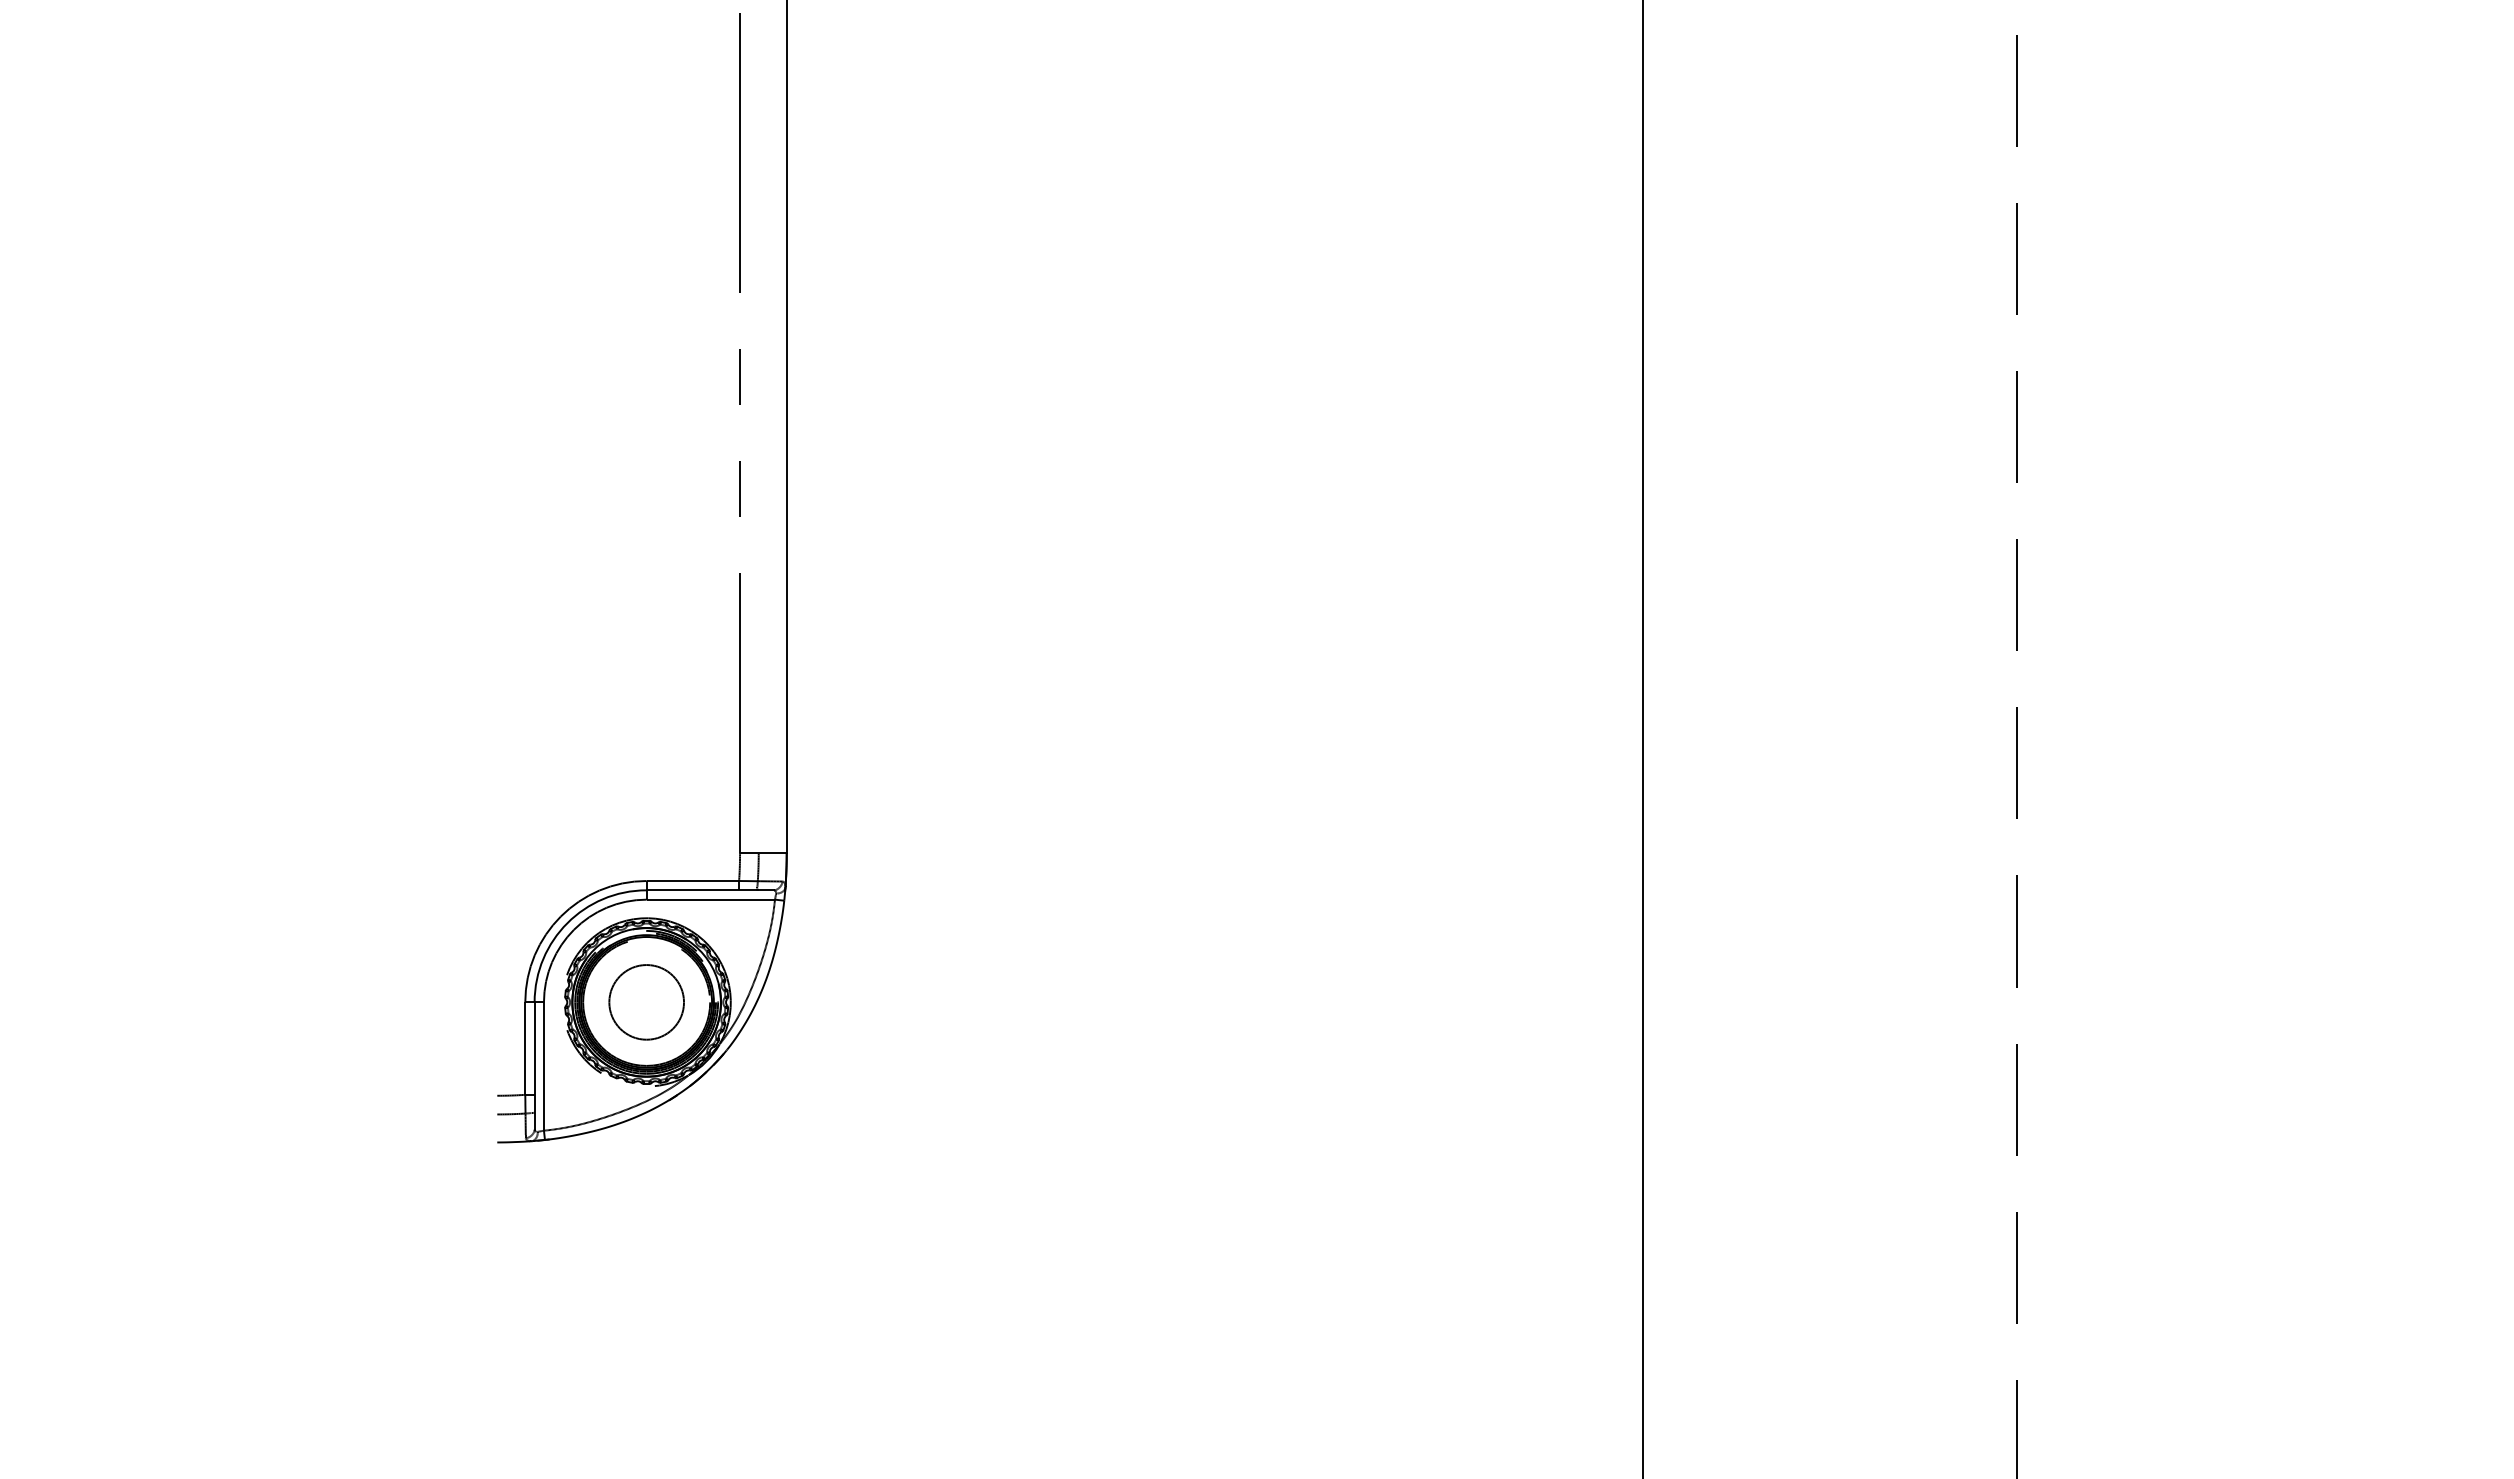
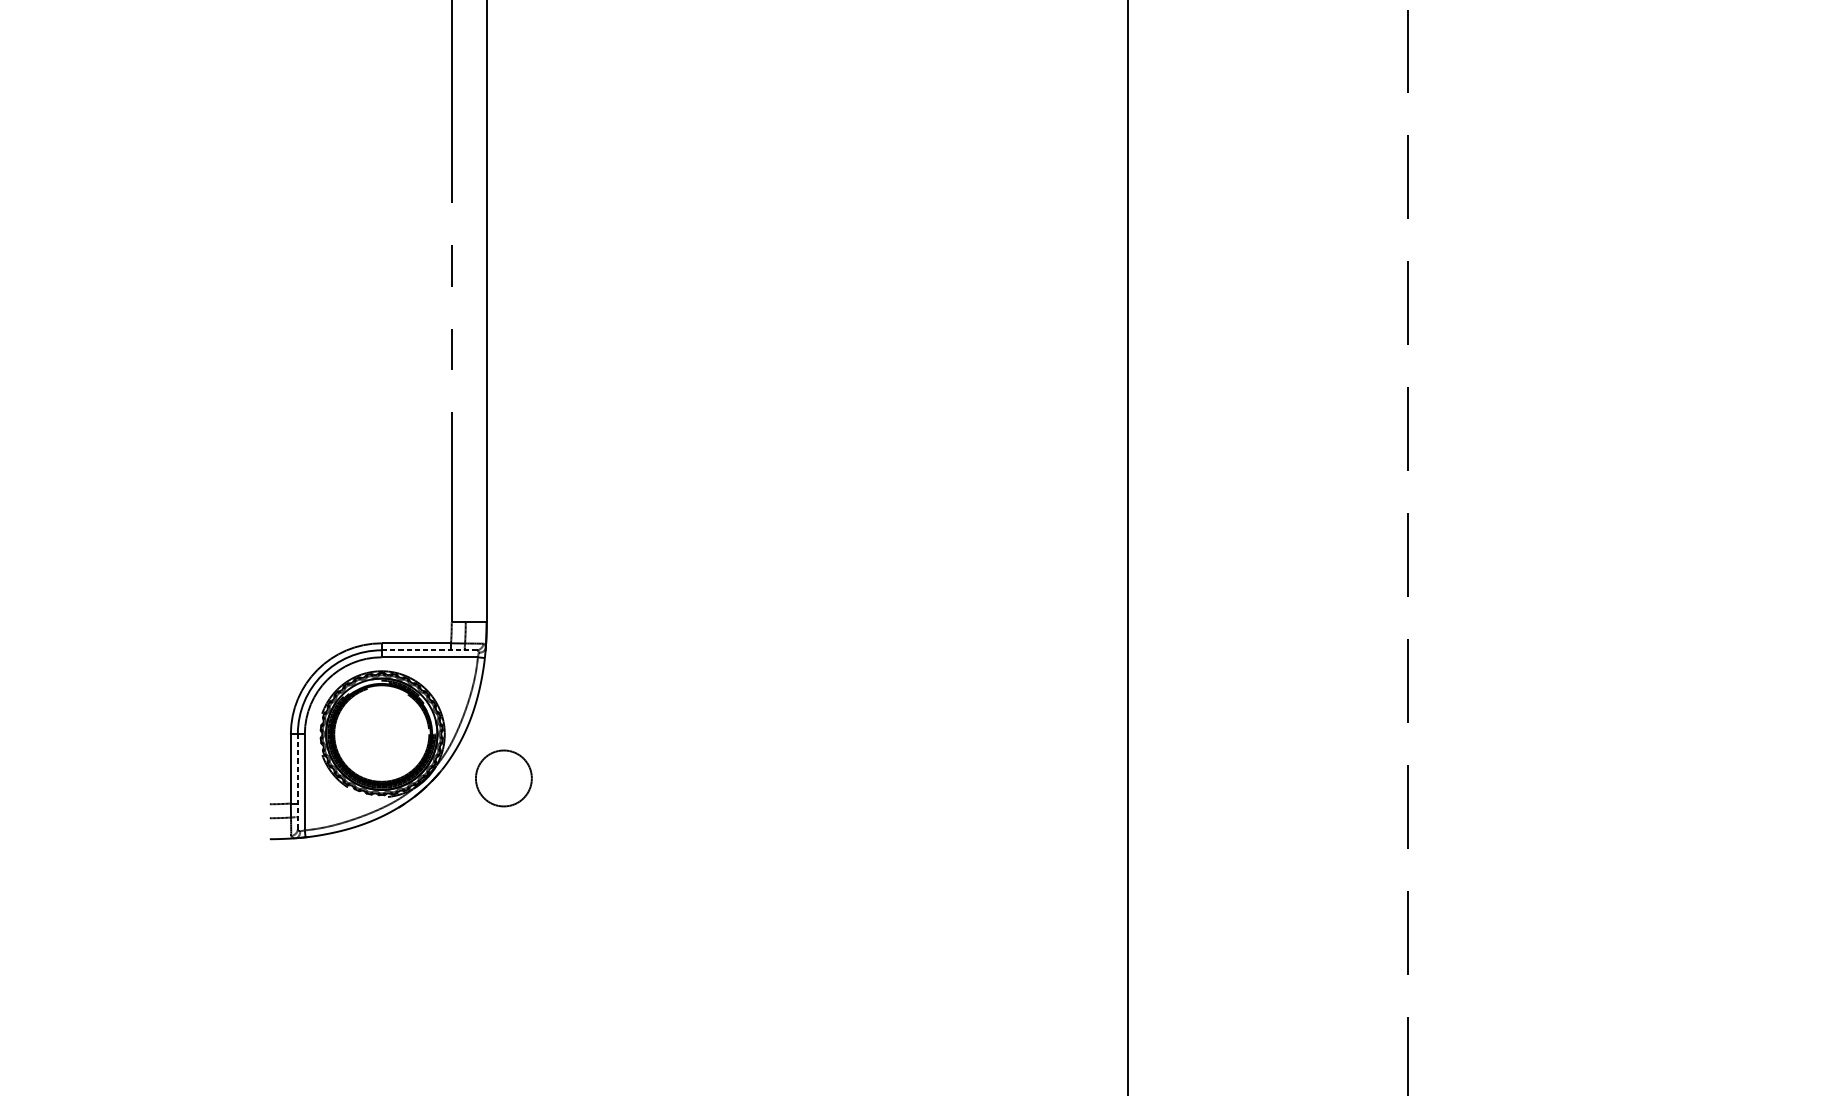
line: (710, 890) -> (429, 650), solid -> dashed
circle: (646, 1002) -> (503, 778), moved
line: (534, 1065) -> (297, 781), solid -> dashed

